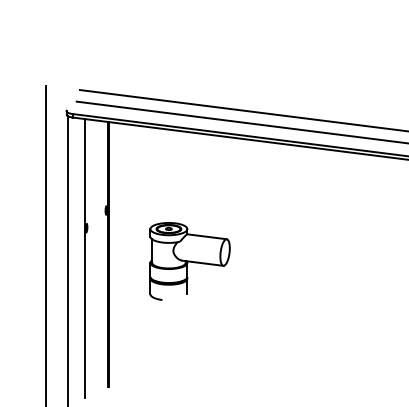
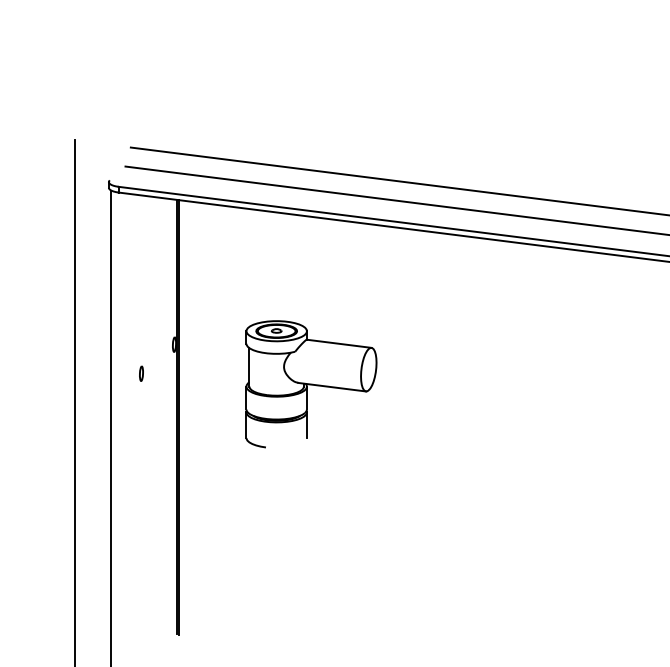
line: (84, 258) -> (138, 423), removed
part: (189, 261) -> (310, 384), moved

